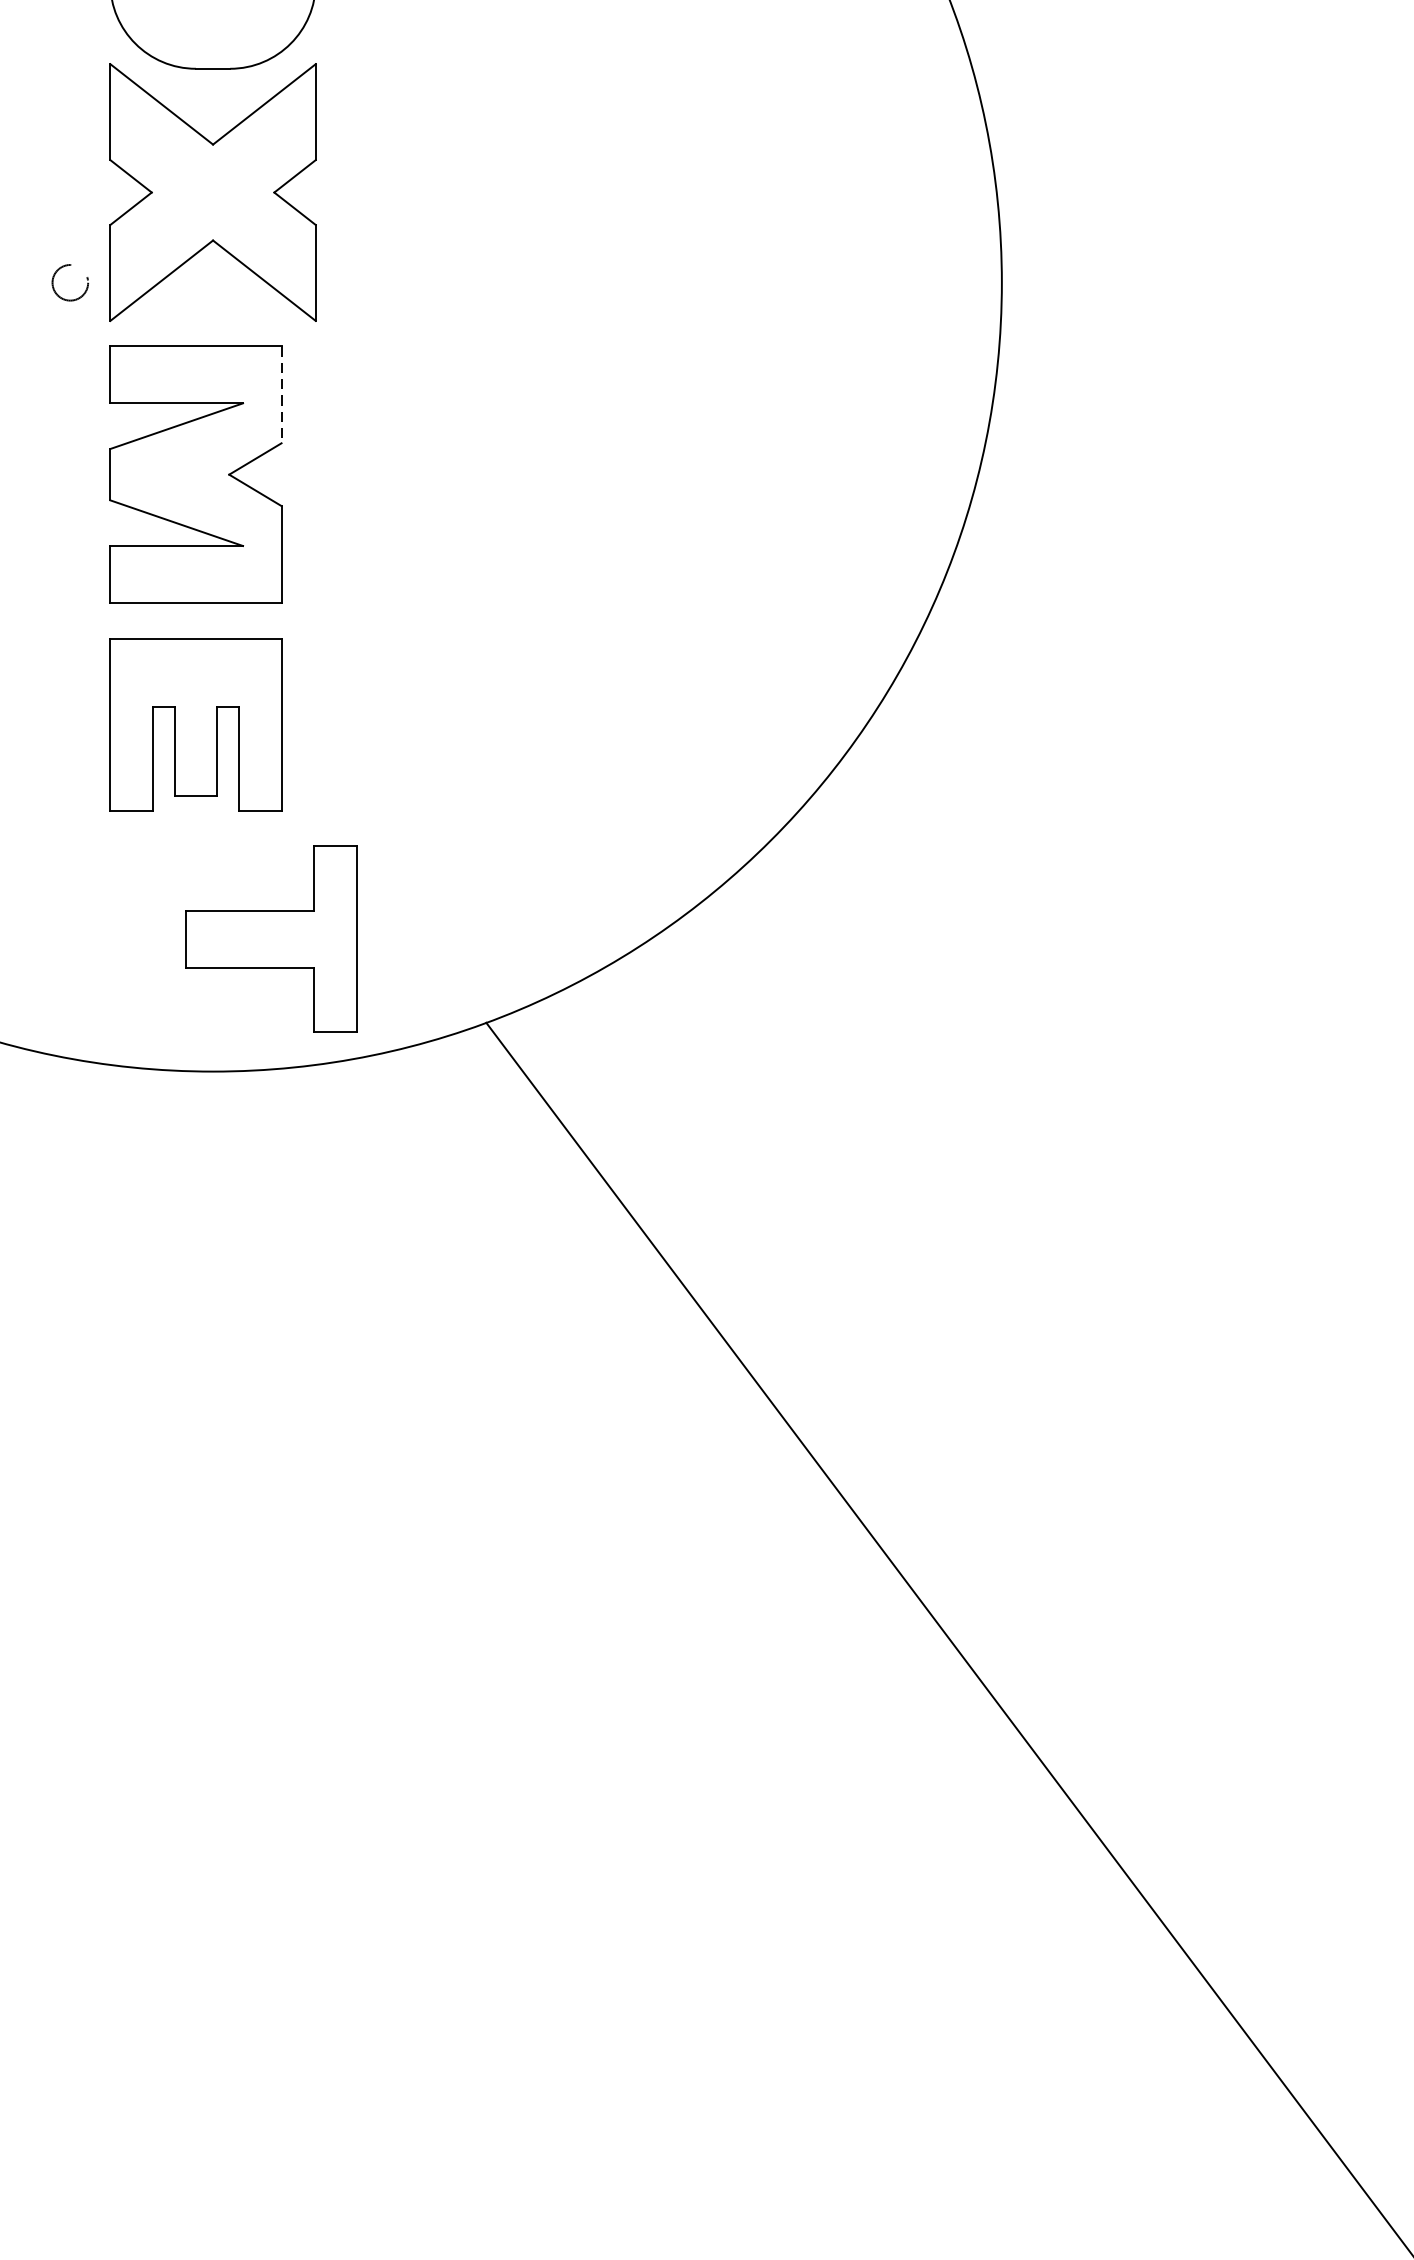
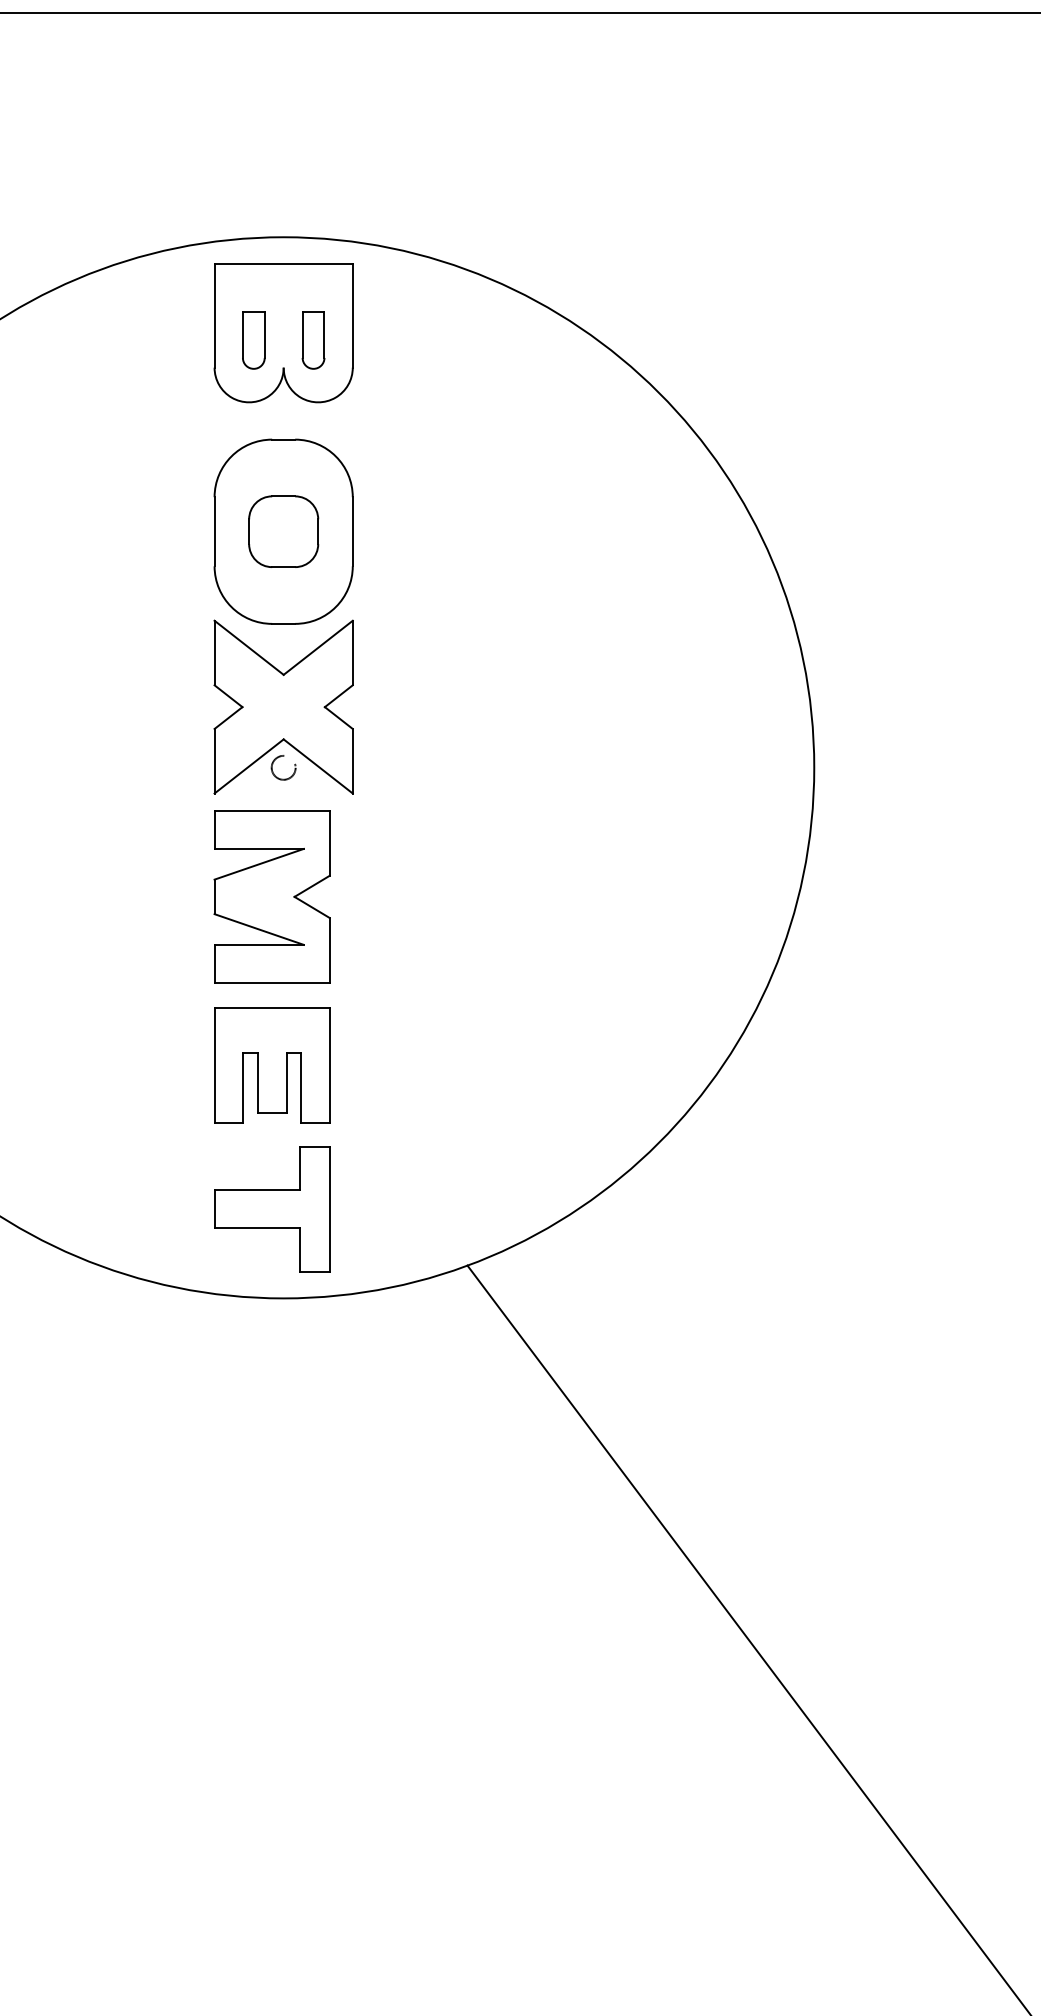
circle: (70, 282) -> (283, 767), moved
line: (281, 395) -> (329, 843), dashed -> solid
part: (272, 939) -> (272, 1209), moved

